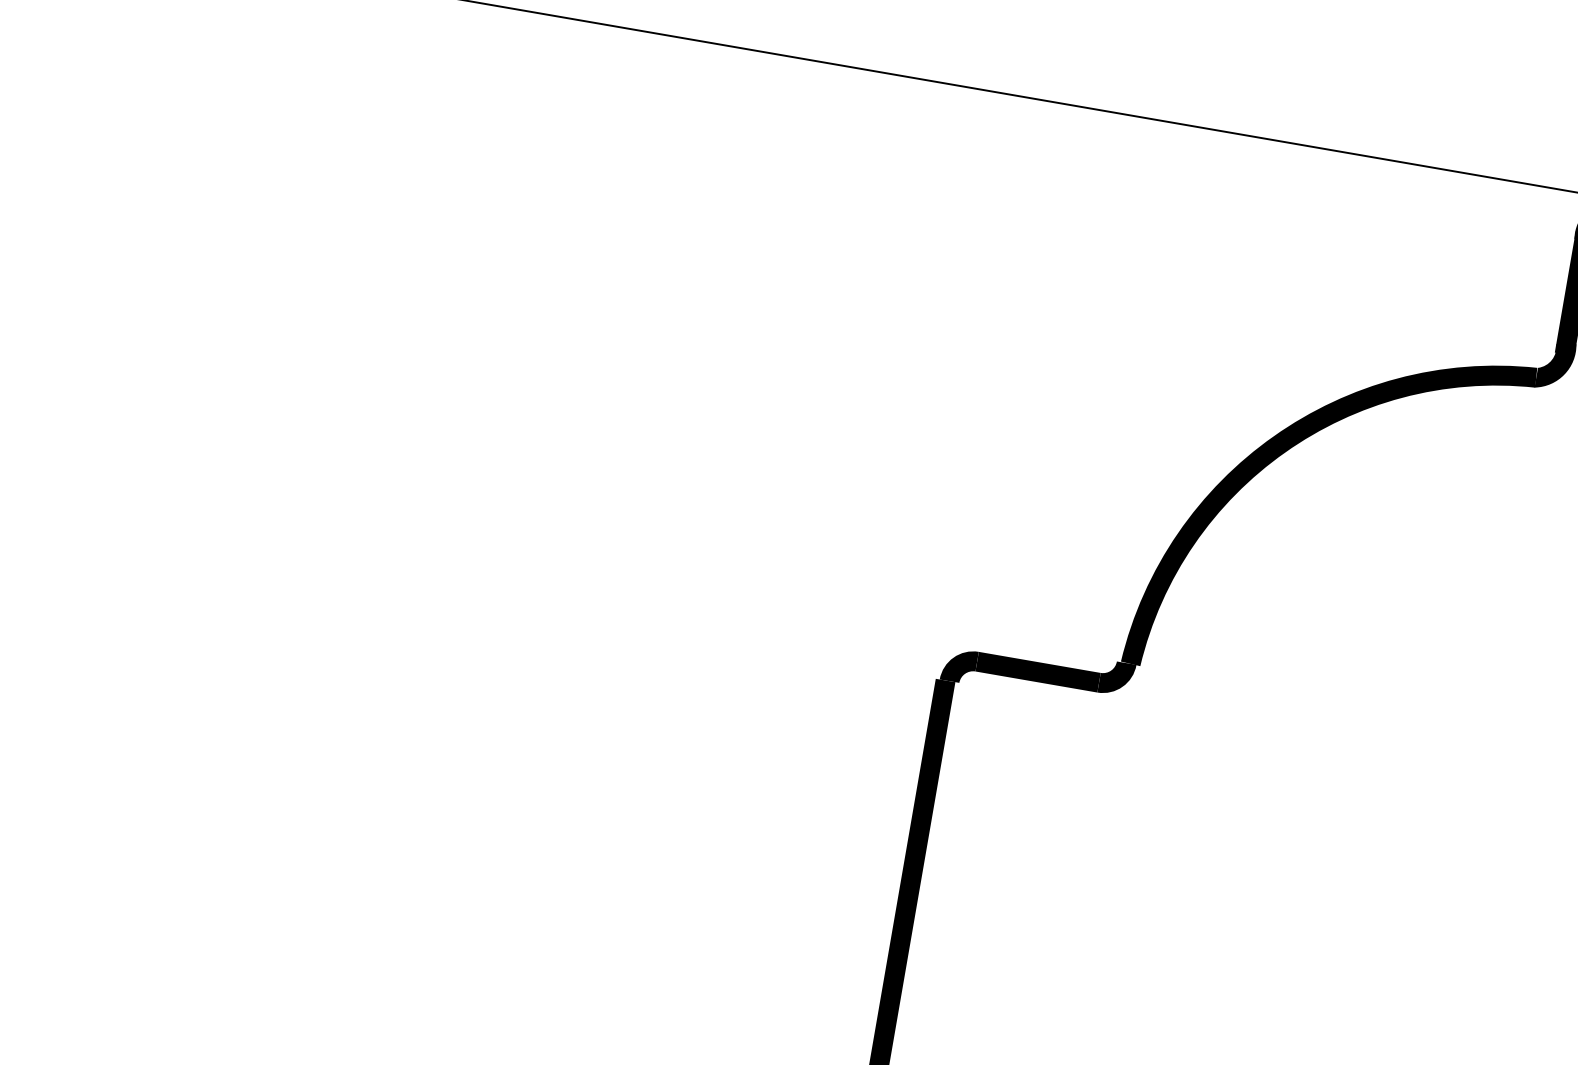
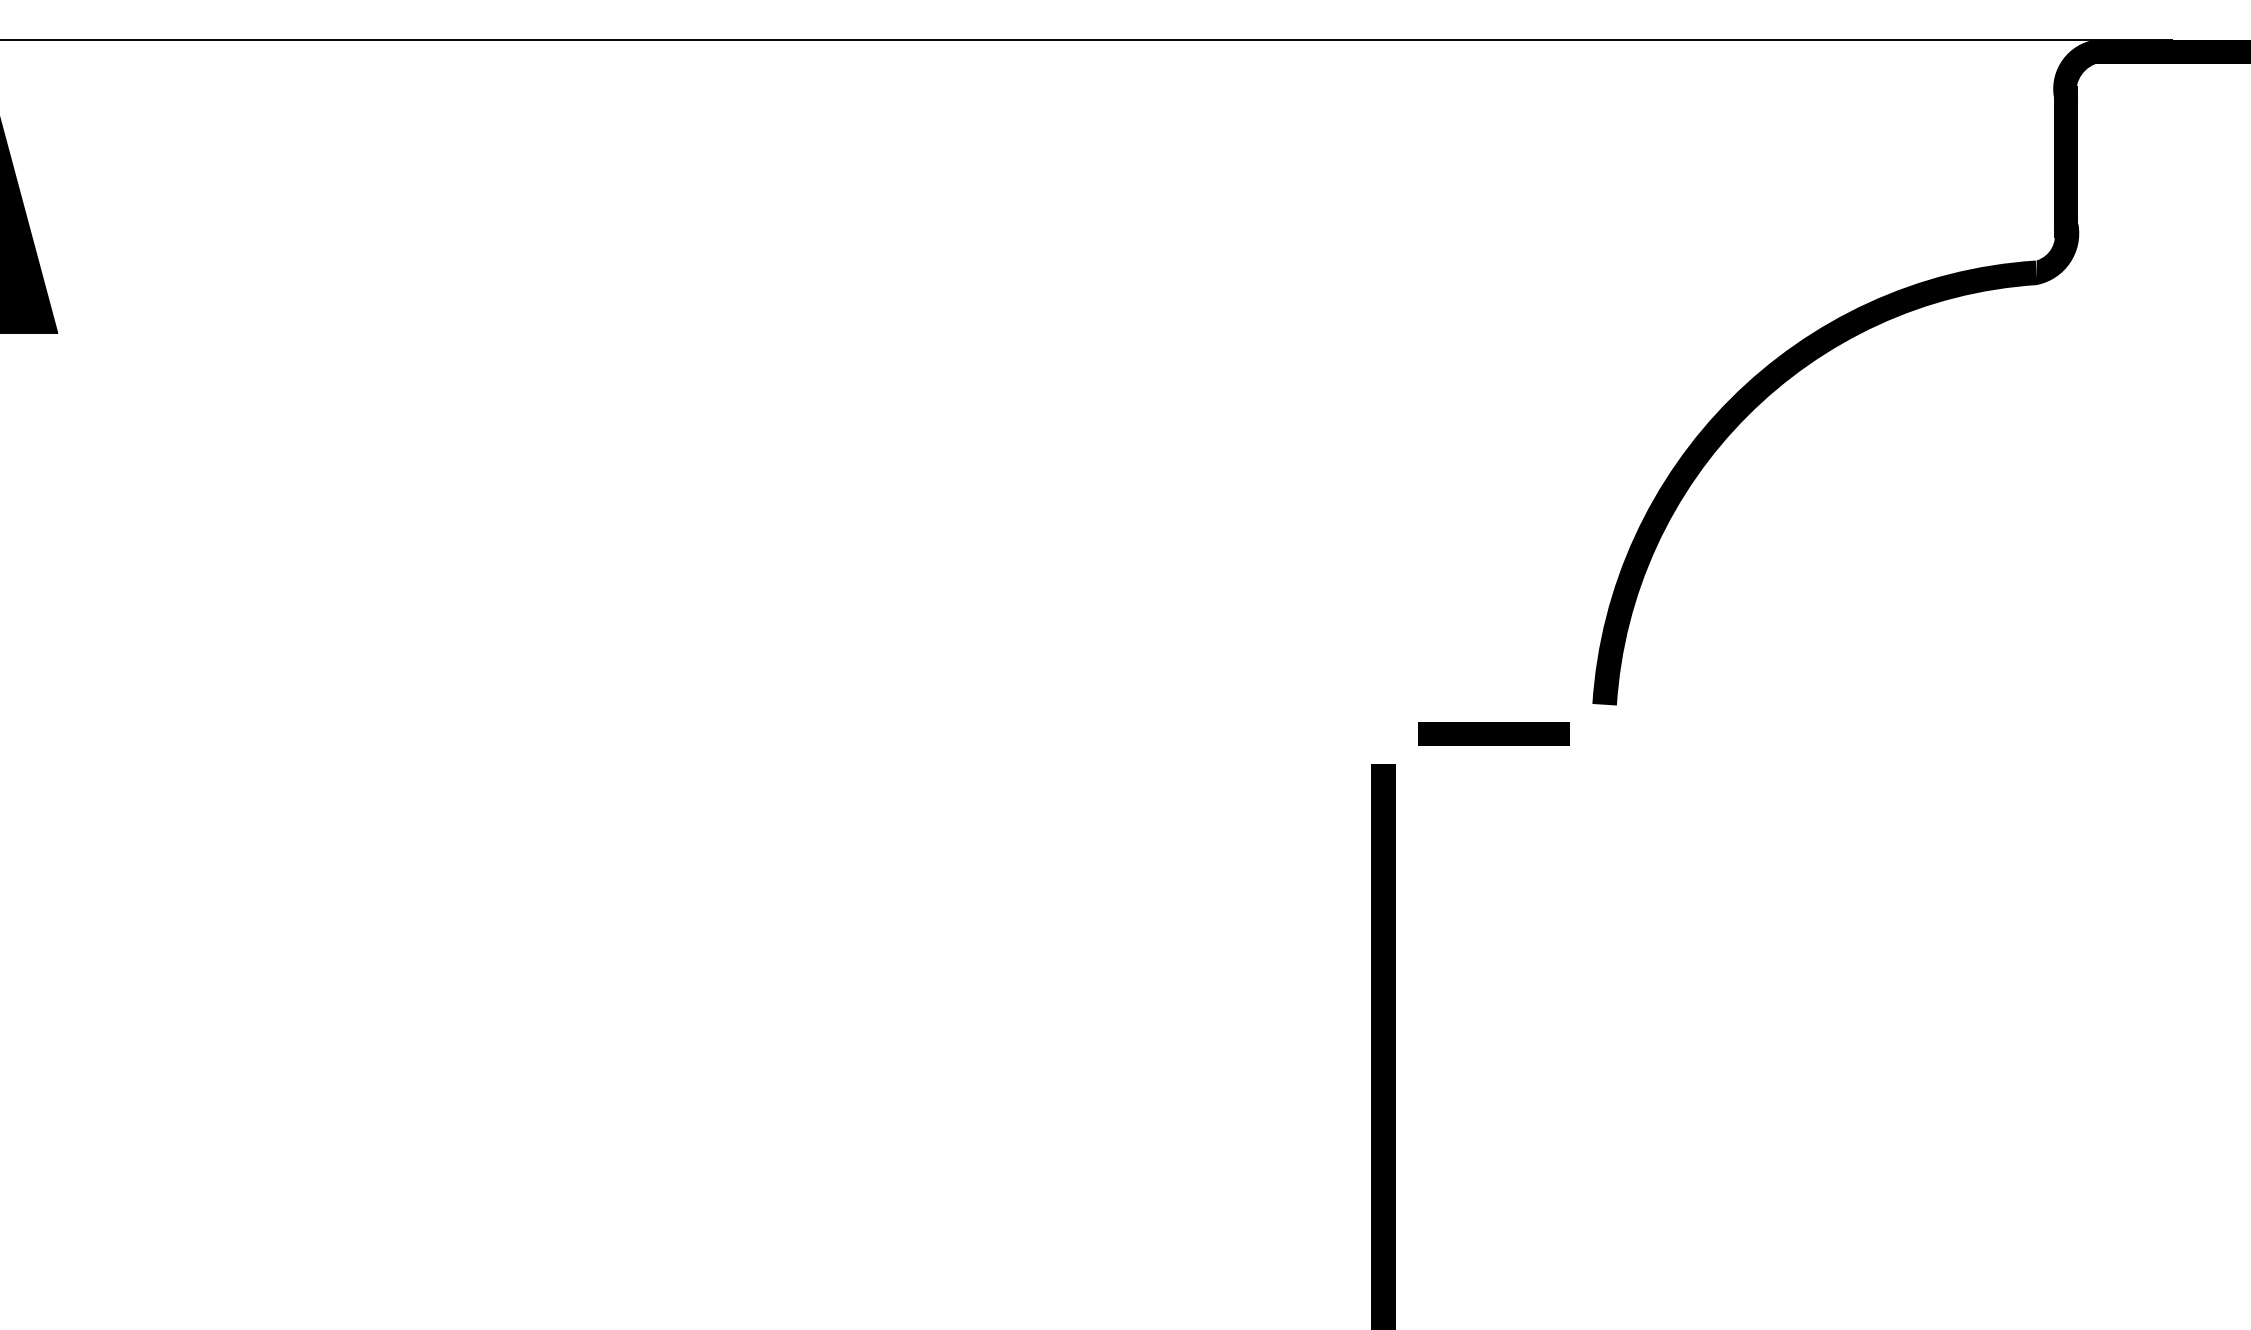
fill: (959, 665) -> (1397, 742), removed
fill: (1116, 678) -> (1590, 725), removed

